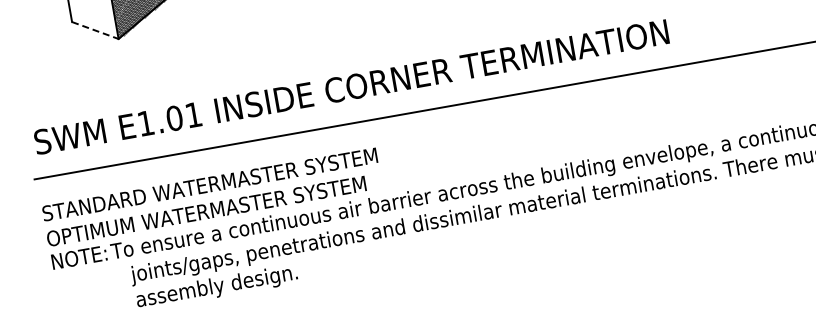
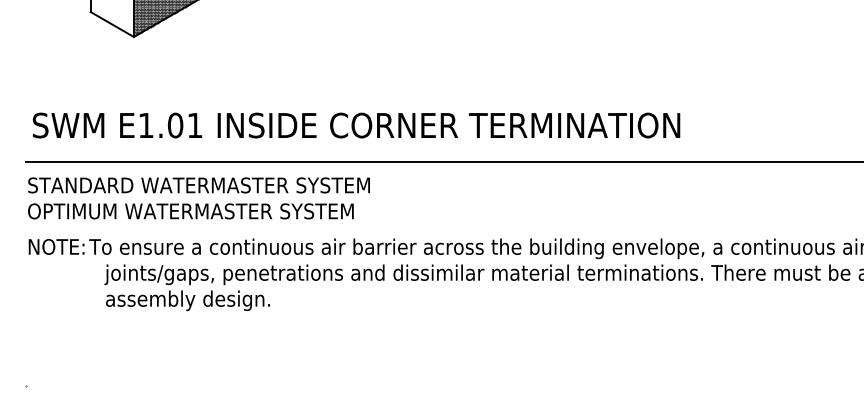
line: (95, 30) -> (112, 24), dashed -> solid
text: (211, 197) -> (198, 198), moved

